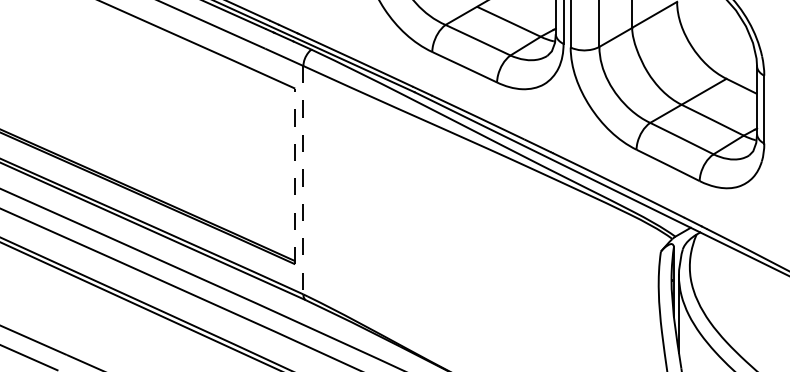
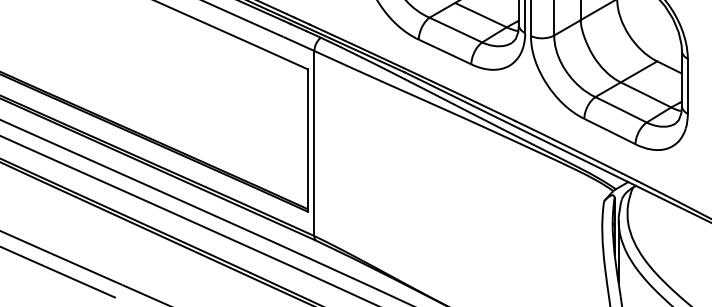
line: (294, 176) -> (307, 140), dashed -> solid
line: (303, 180) -> (314, 143), dashed -> solid

